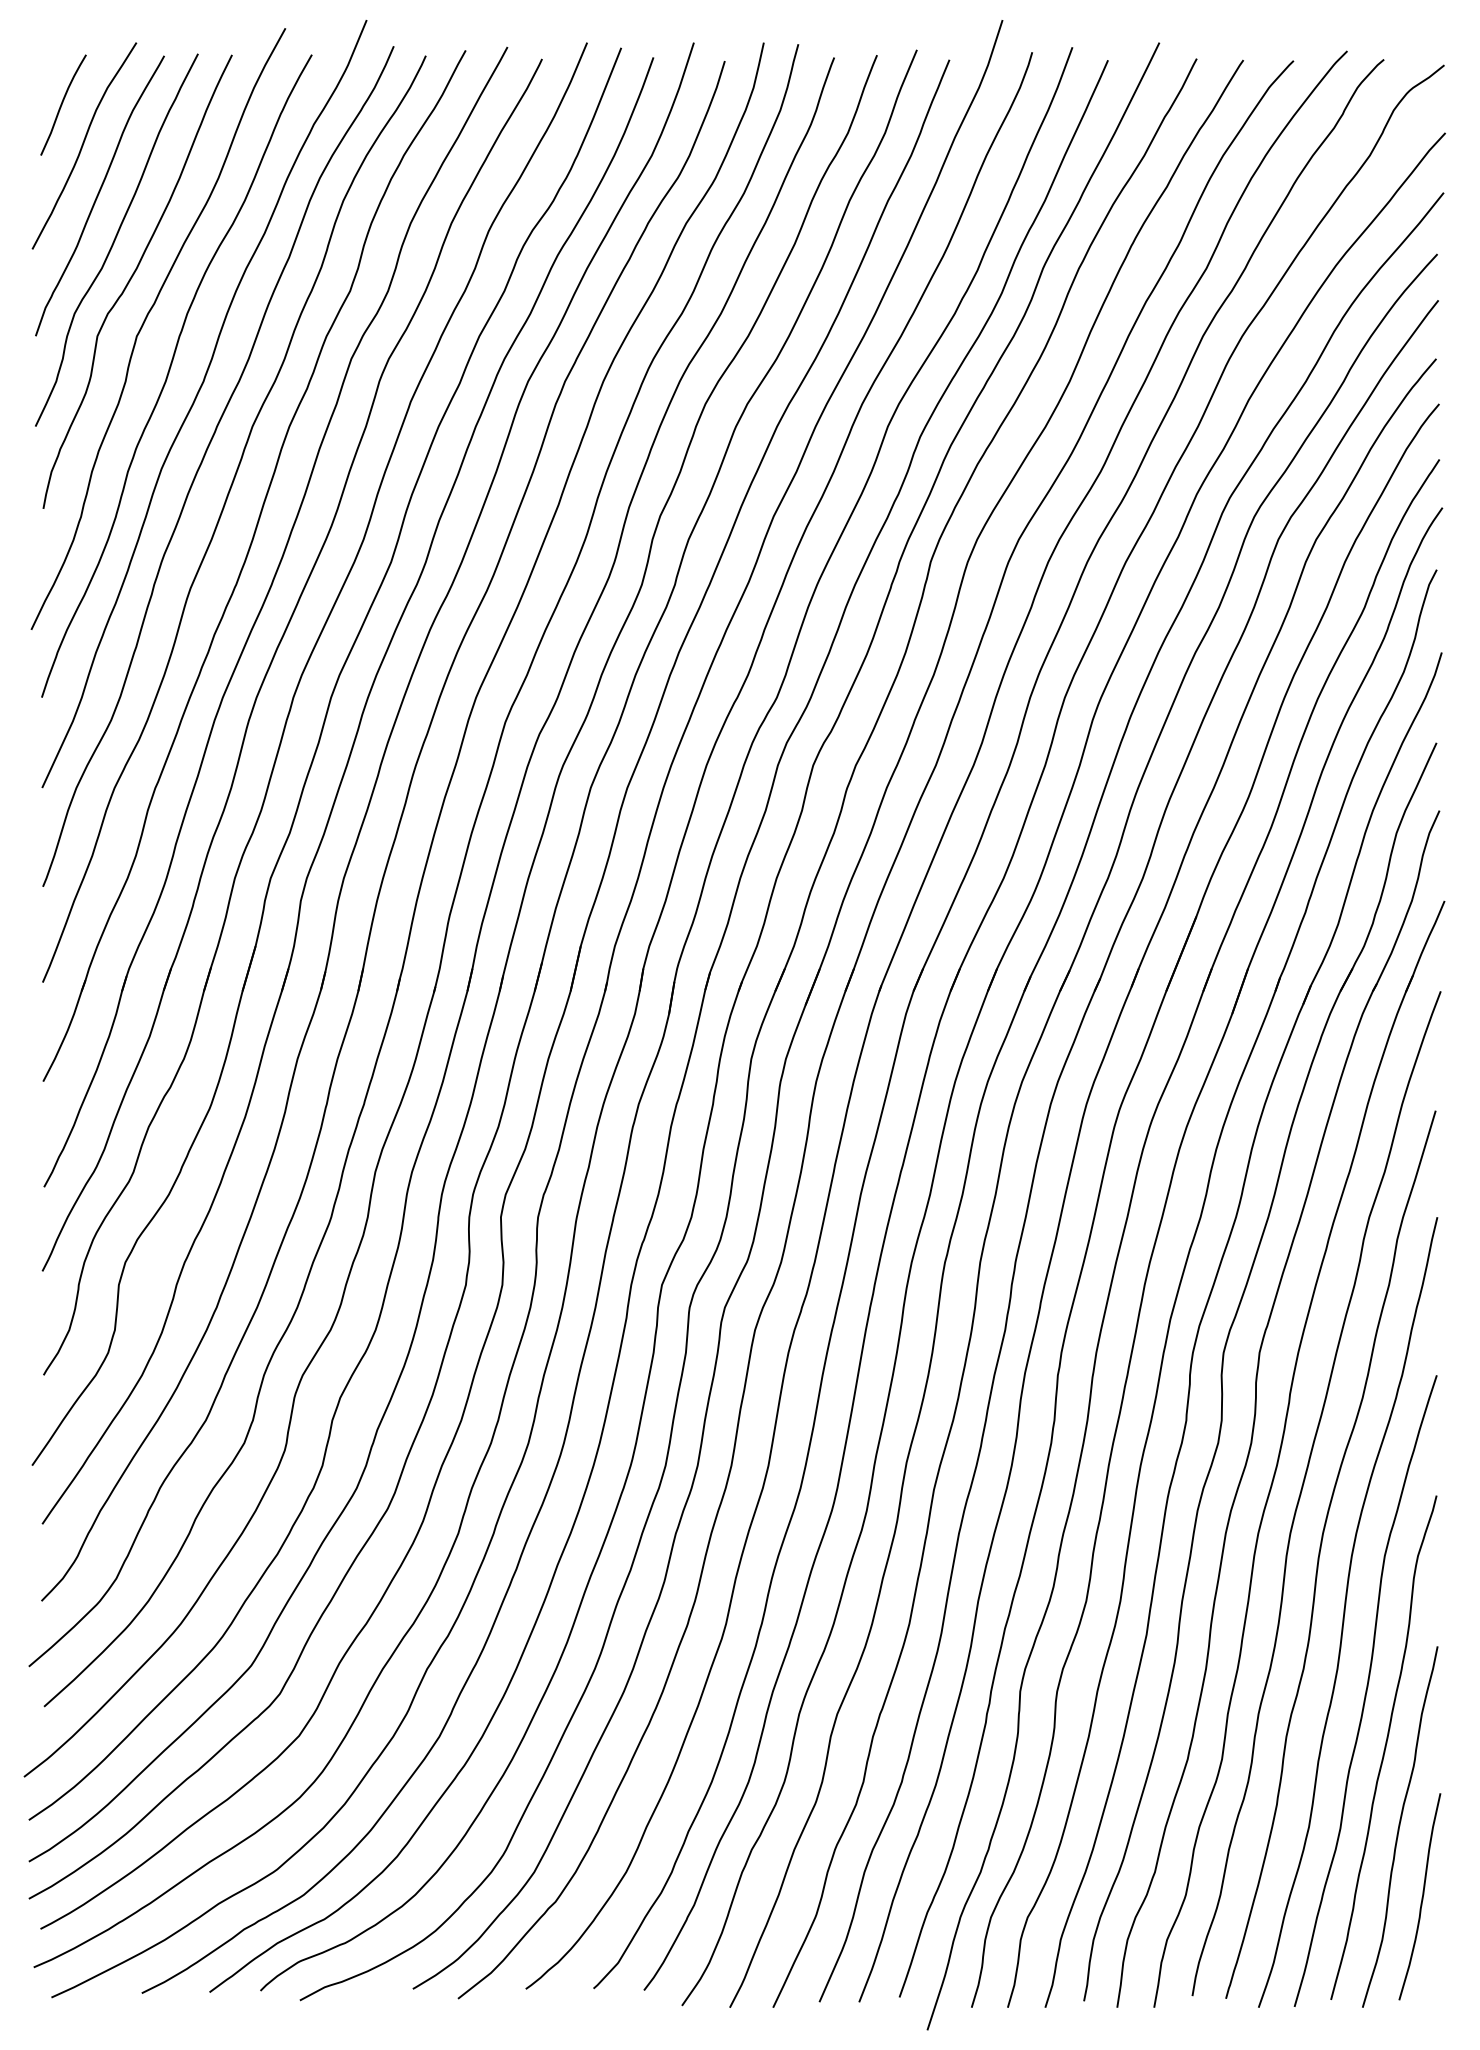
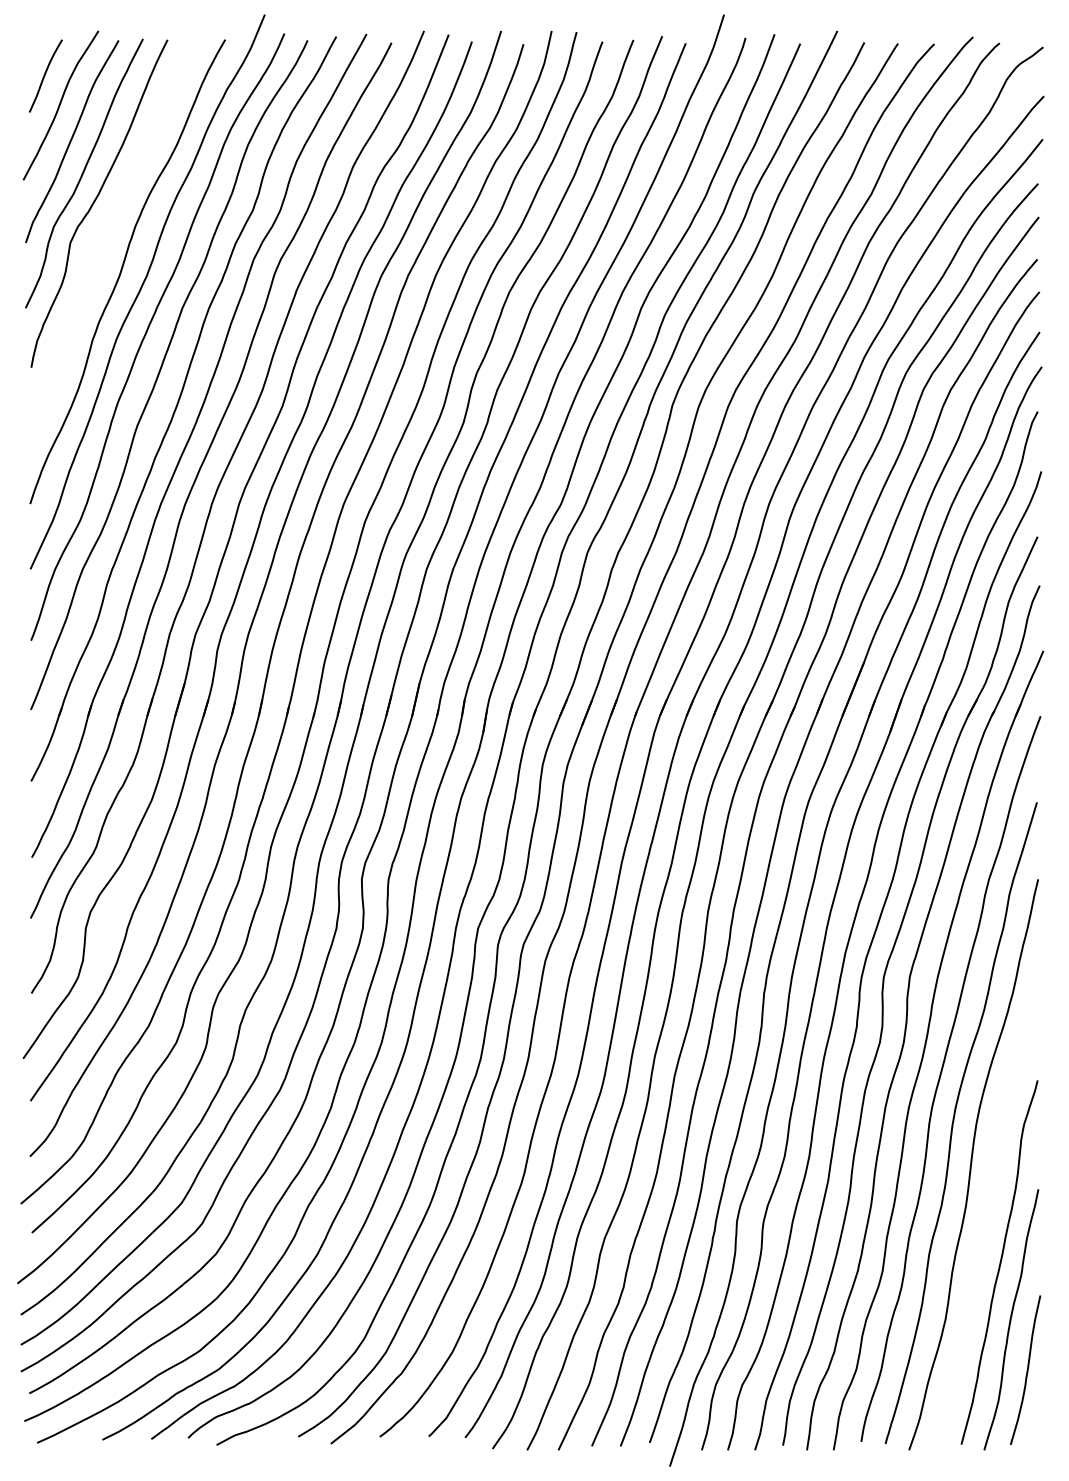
curve: (145, 321) -> (105, 232), removed
curve: (1365, 1690) -> (986, 1221), removed

